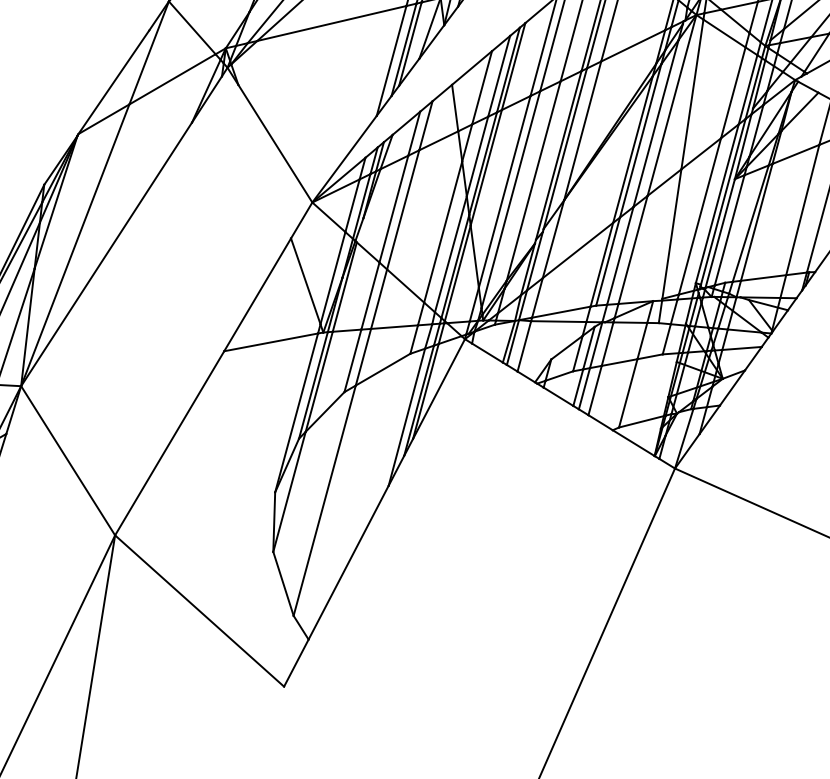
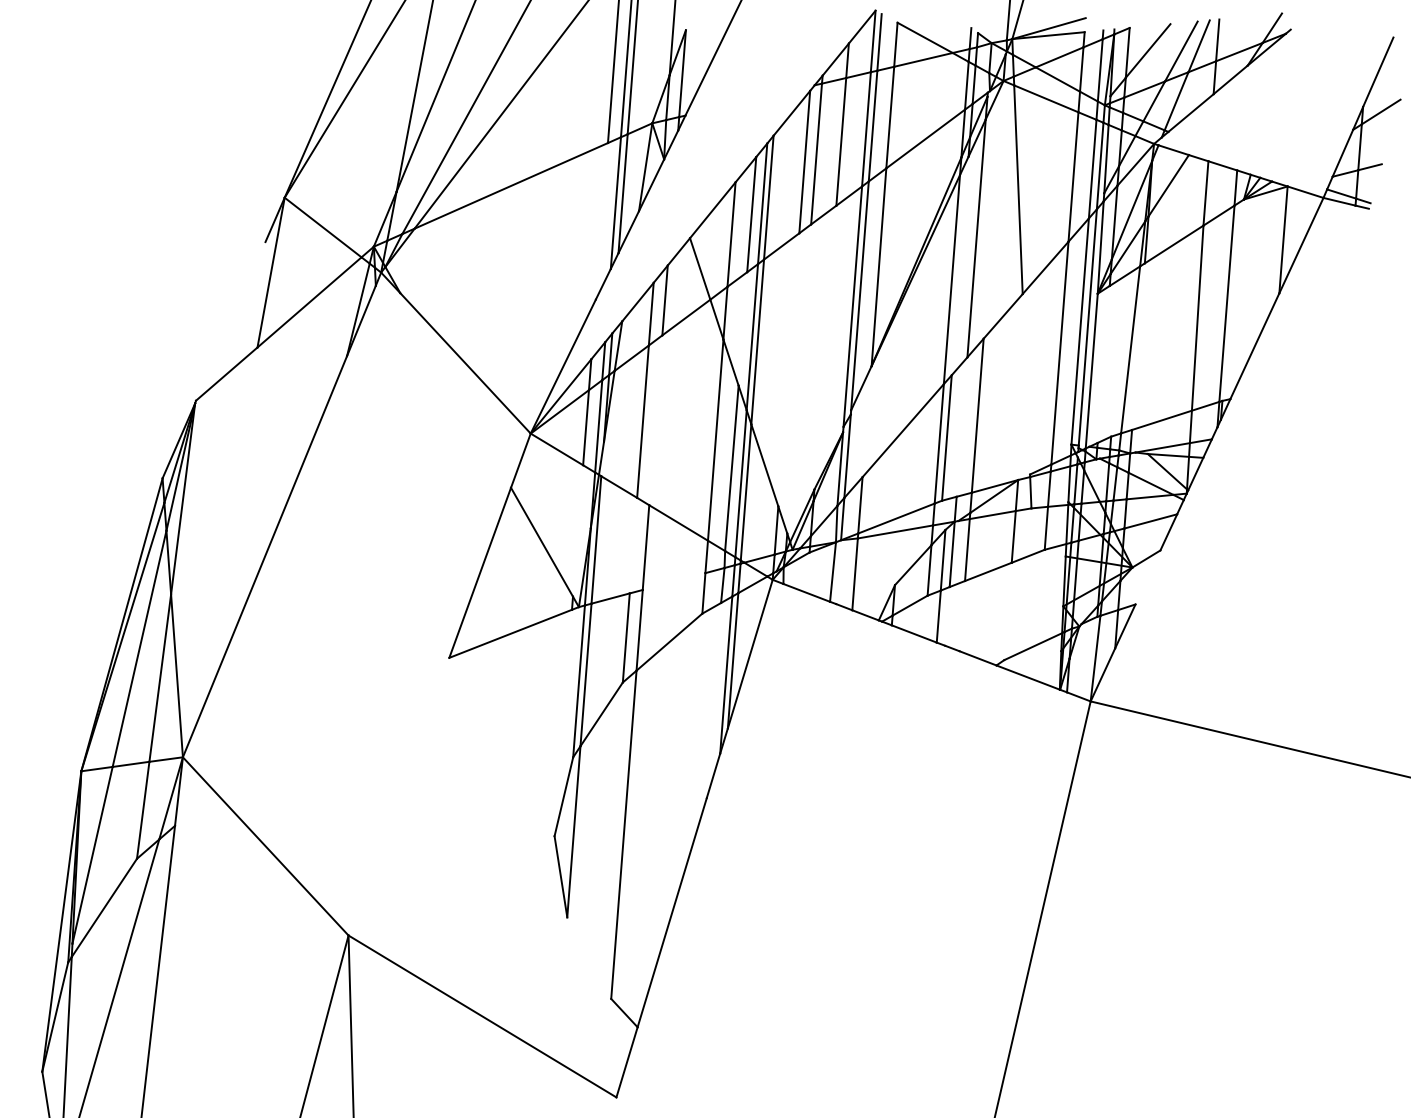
line: (391, 61) -> (601, 221), removed
line: (113, 82) -> (230, 321), removed
line: (672, 105) -> (993, 209), removed
line: (640, 140) -> (959, 265), removed
line: (477, 156) -> (742, 328), removed
line: (533, 180) -> (825, 347), removed
line: (504, 191) -> (788, 369), removed
line: (511, 199) -> (799, 378), removed
line: (402, 209) -> (655, 420), removed
line: (756, 222) -> (1138, 346), removed
line: (729, 229) -> (1103, 363), removed
line: (671, 234) -> (1026, 384), removed
line: (553, 239) -> (866, 421), removed
line: (74, 245) -> (219, 552), removed
line: (620, 255) -> (961, 426), removed
line: (333, 277) -> (578, 530), removed
line: (370, 296) -> (633, 545), removed
line: (394, 327) -> (673, 581), removed
line: (512, 342) -> (838, 572), removed
line: (732, 387) -> (1147, 577), removed
line: (584, 388) -> (947, 616), removed
line: (595, 390) -> (962, 616), removed
line: (627, 393) -> (1007, 611), removed
line: (296, 412) -> (563, 722), removed
line: (406, 417) -> (713, 700), removed
line: (169, 443) -> (398, 796), removed
line: (283, 583) -> (589, 957), removed

